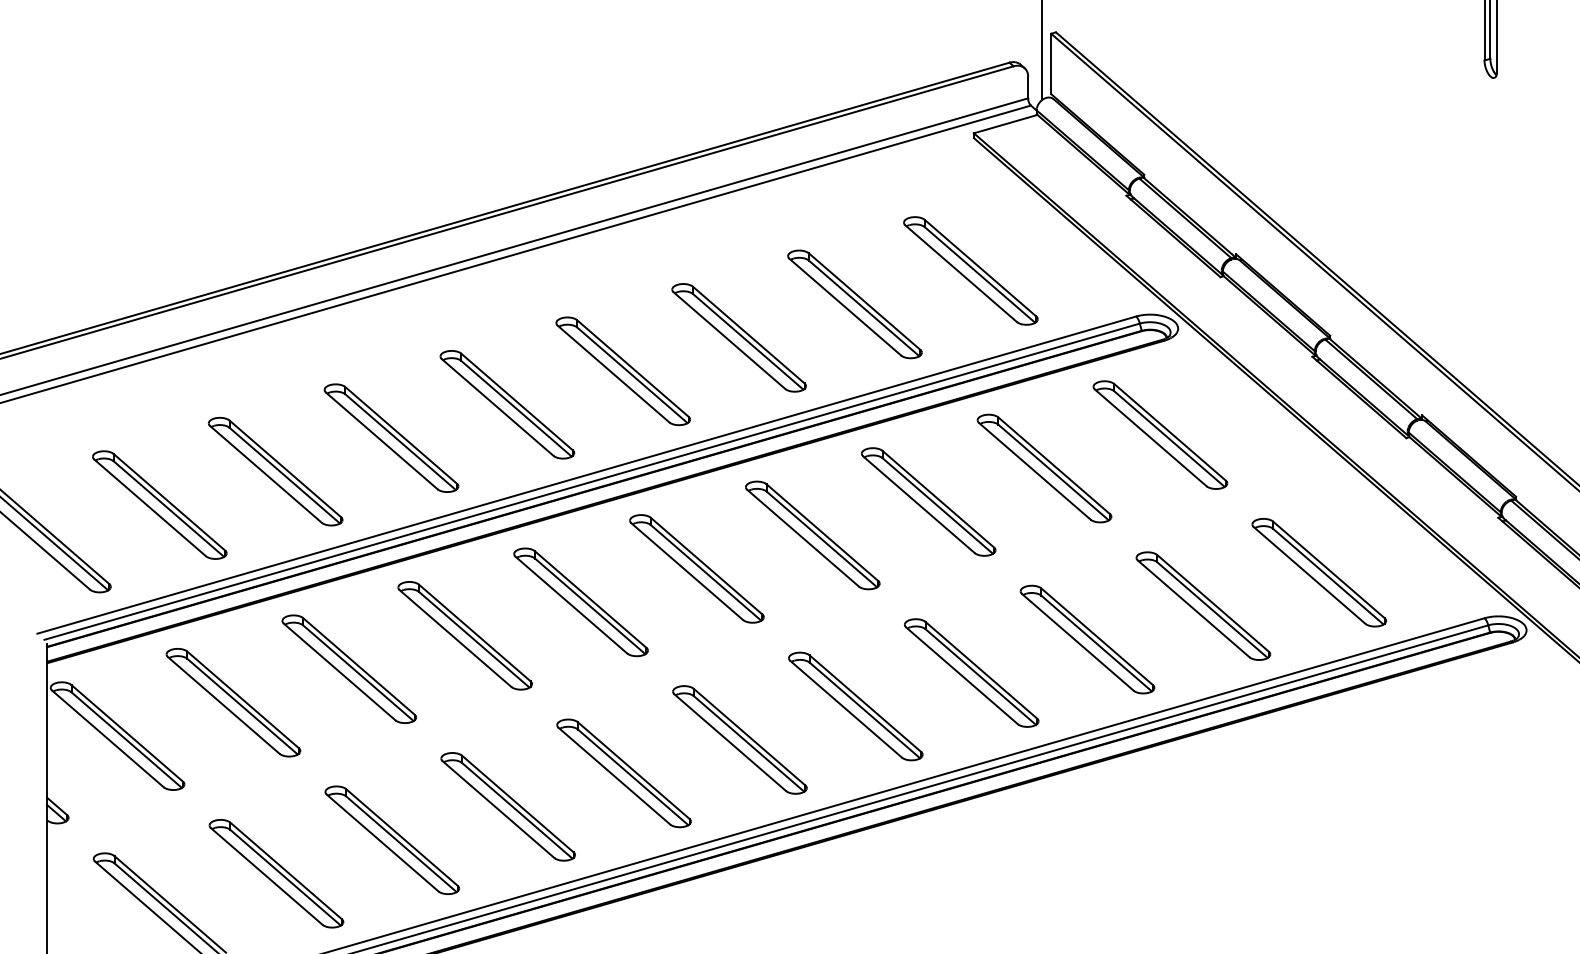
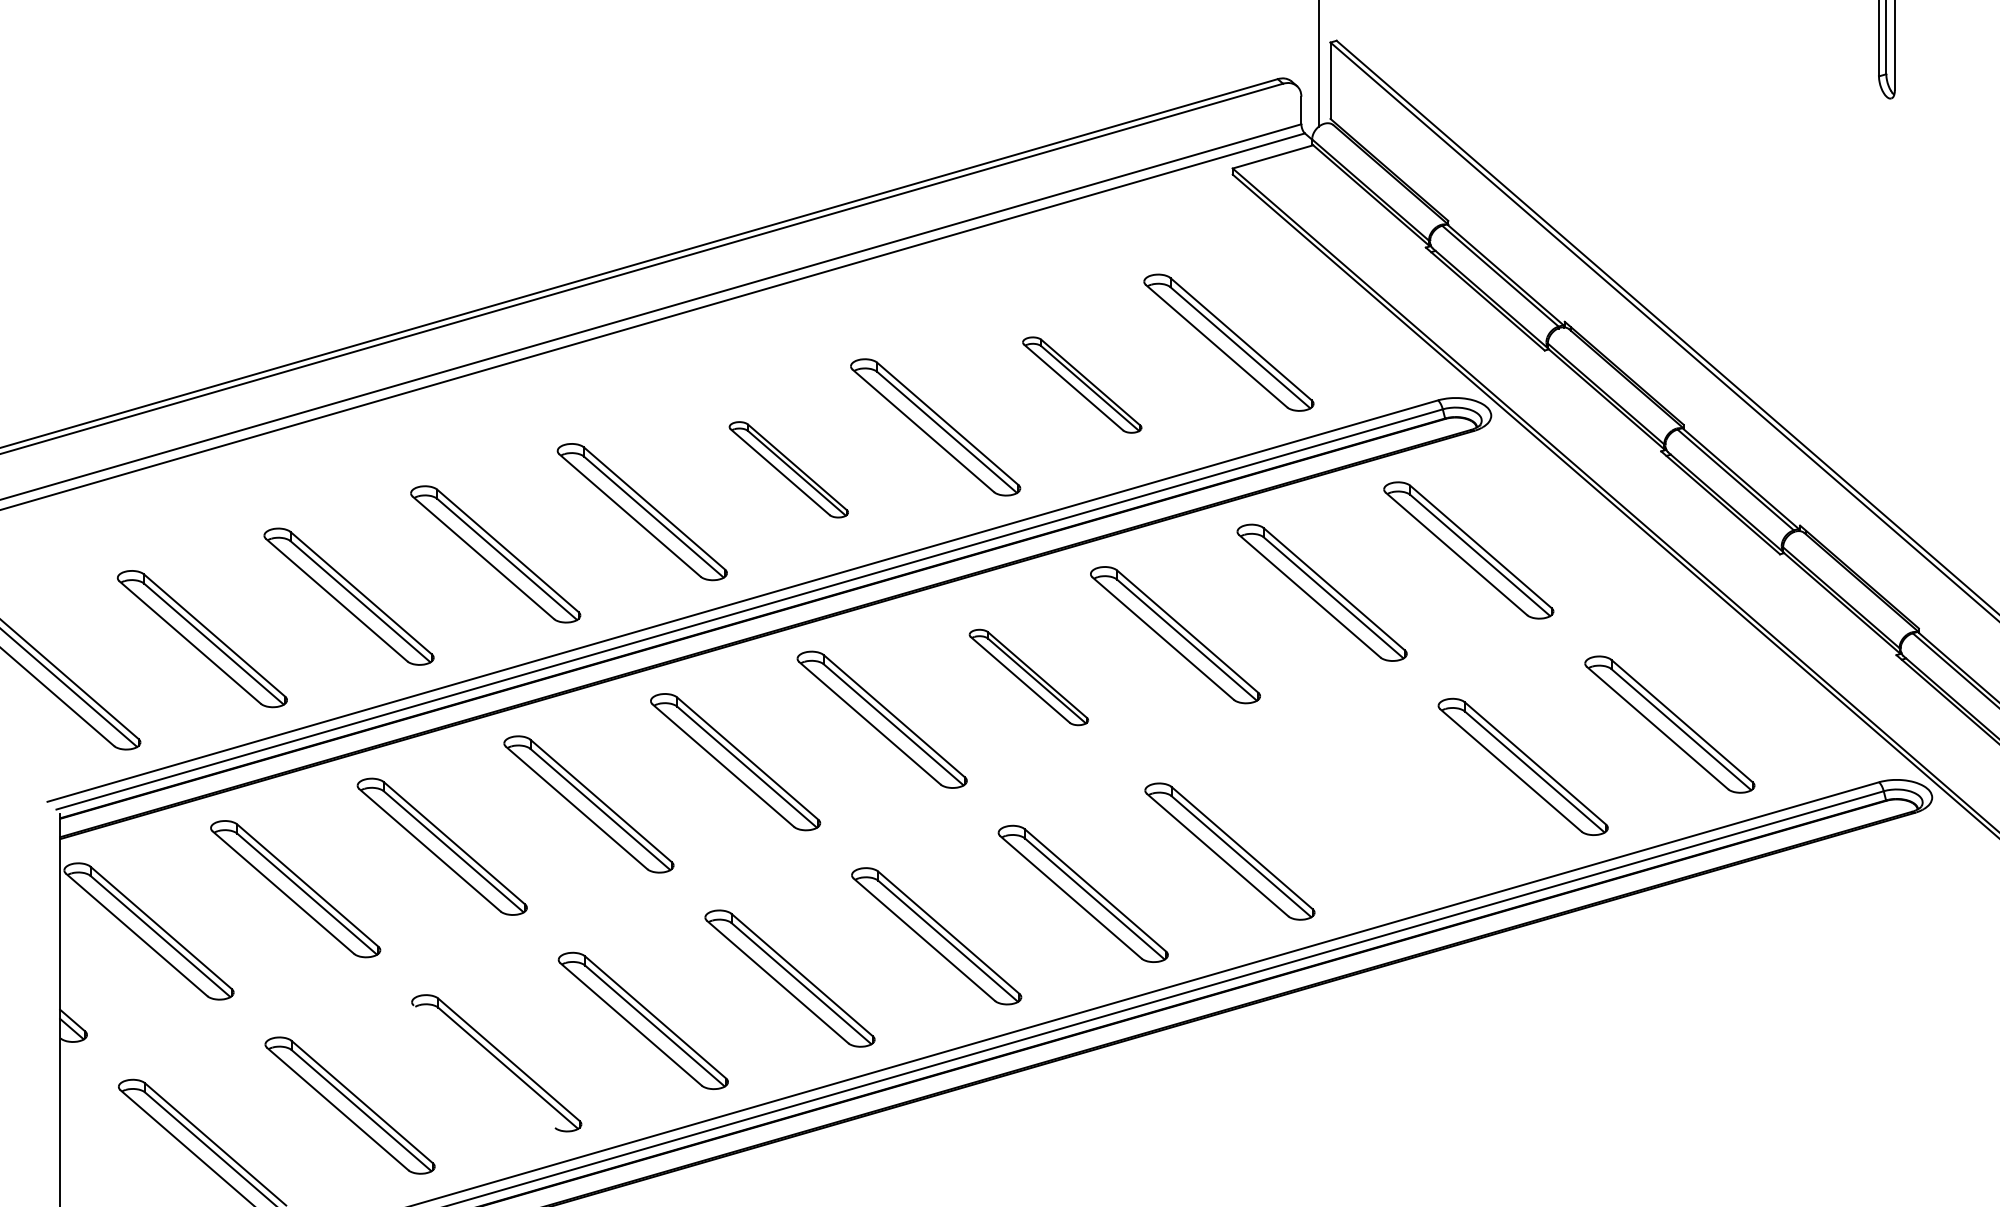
part: (854, 304) -> (1081, 385), size x0.7
part: (622, 371) -> (788, 469), size x0.7
part: (812, 535) -> (1028, 677), size x0.7
part: (1087, 639) -> (1376, 809), removed
line: (382, 842) -> (484, 1066), removed

